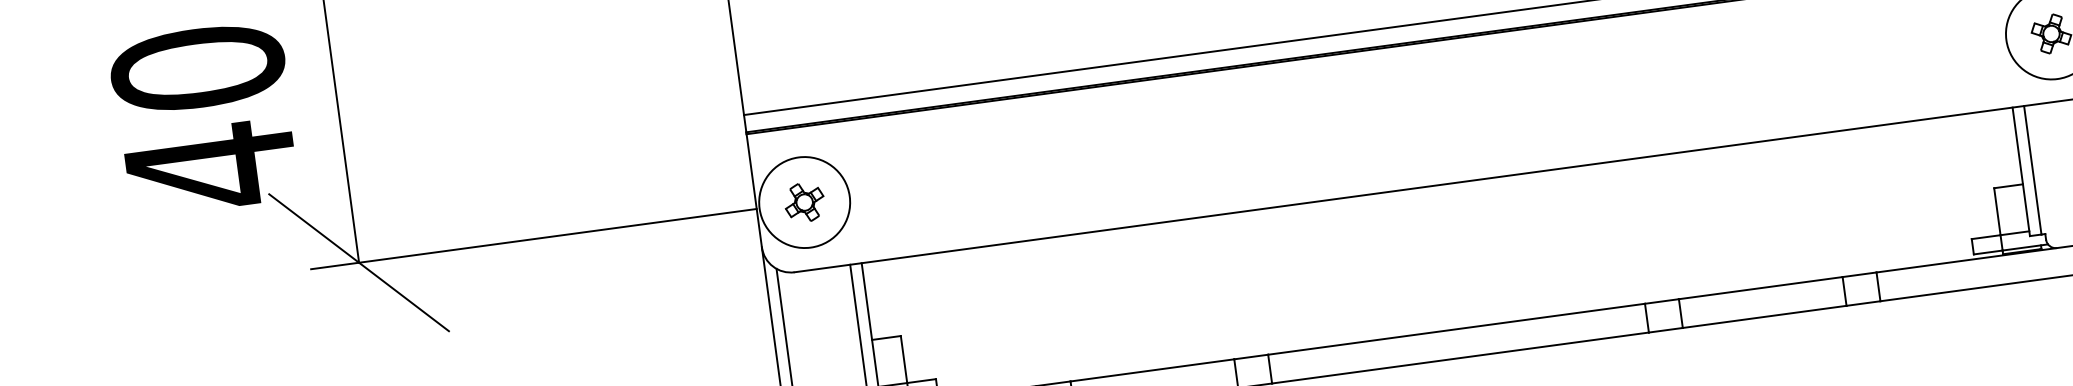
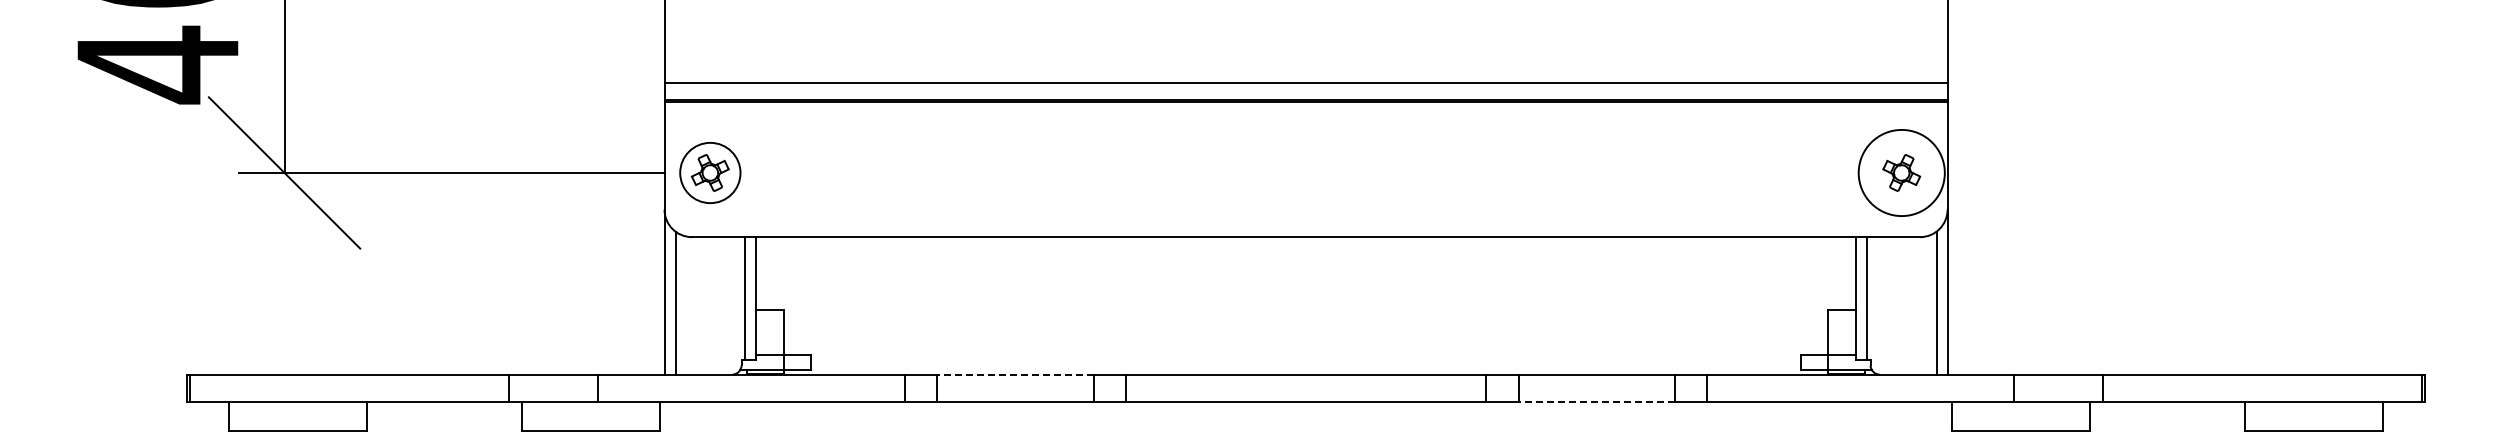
circle: (804, 201) -> (710, 172), size x0.7
line: (1764, 317) -> (1596, 402), solid -> dashed
line: (1151, 370) -> (1014, 374), solid -> dashed

